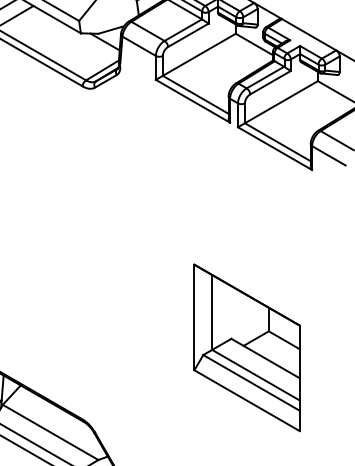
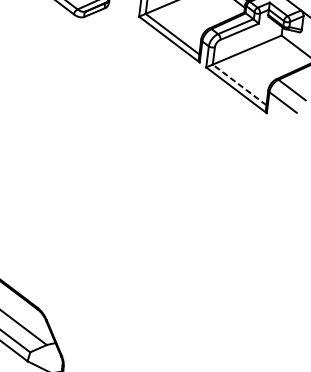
line: (277, 142) -> (239, 85), solid -> dashed
part: (246, 347) -> (189, 262), removed

